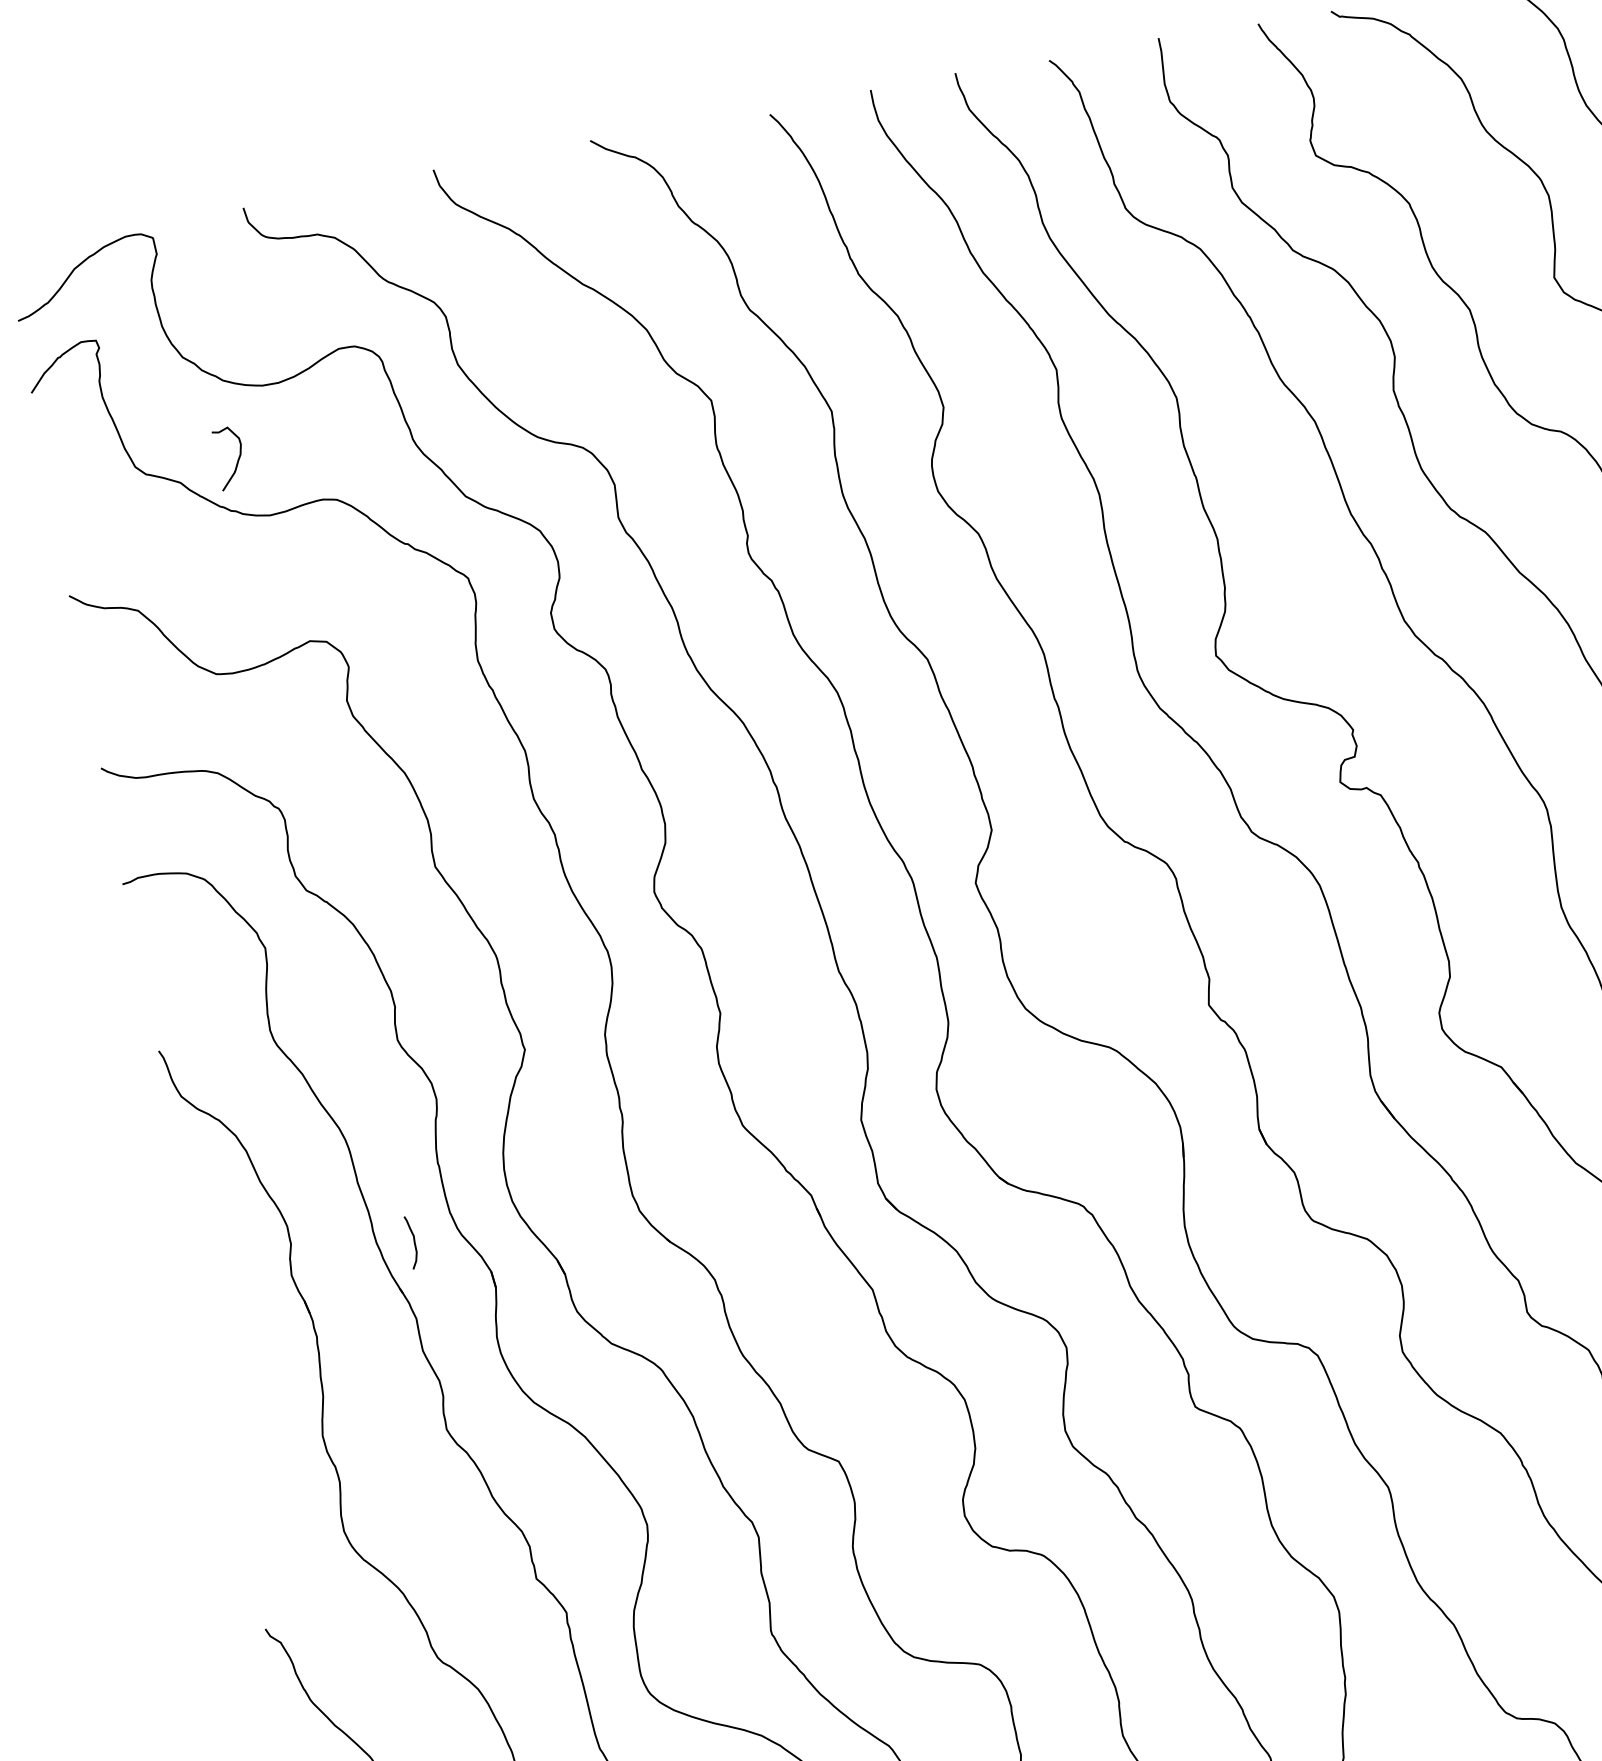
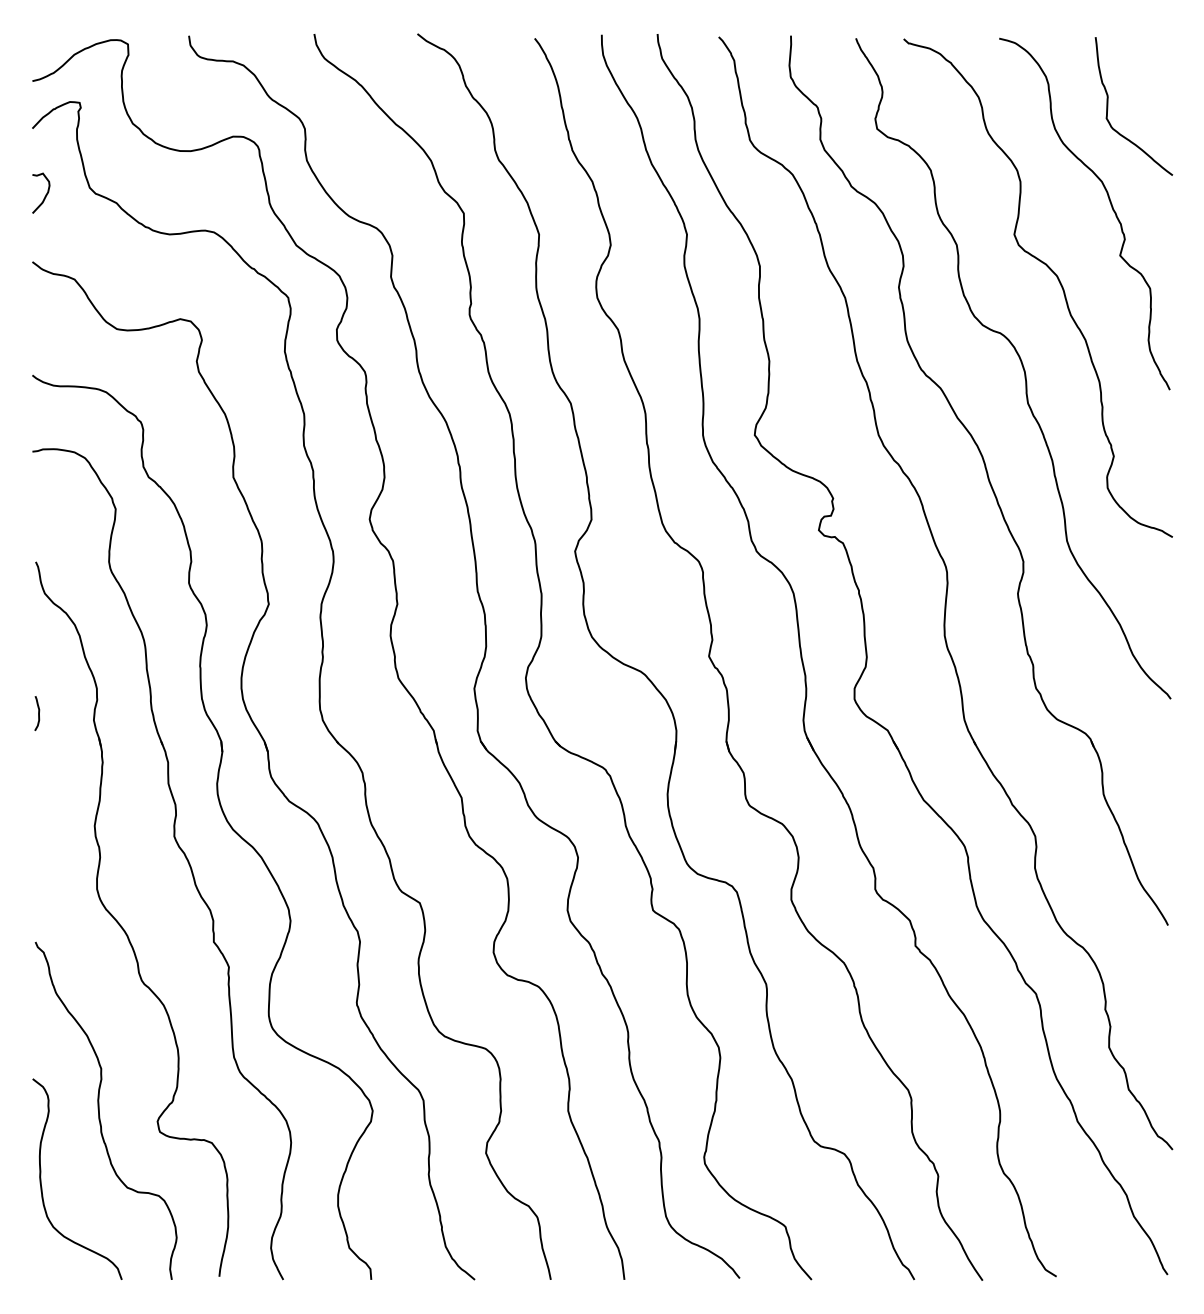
curve: (237, 458) -> (45, 194), moved
curve: (413, 1242) -> (38, 713), moved

